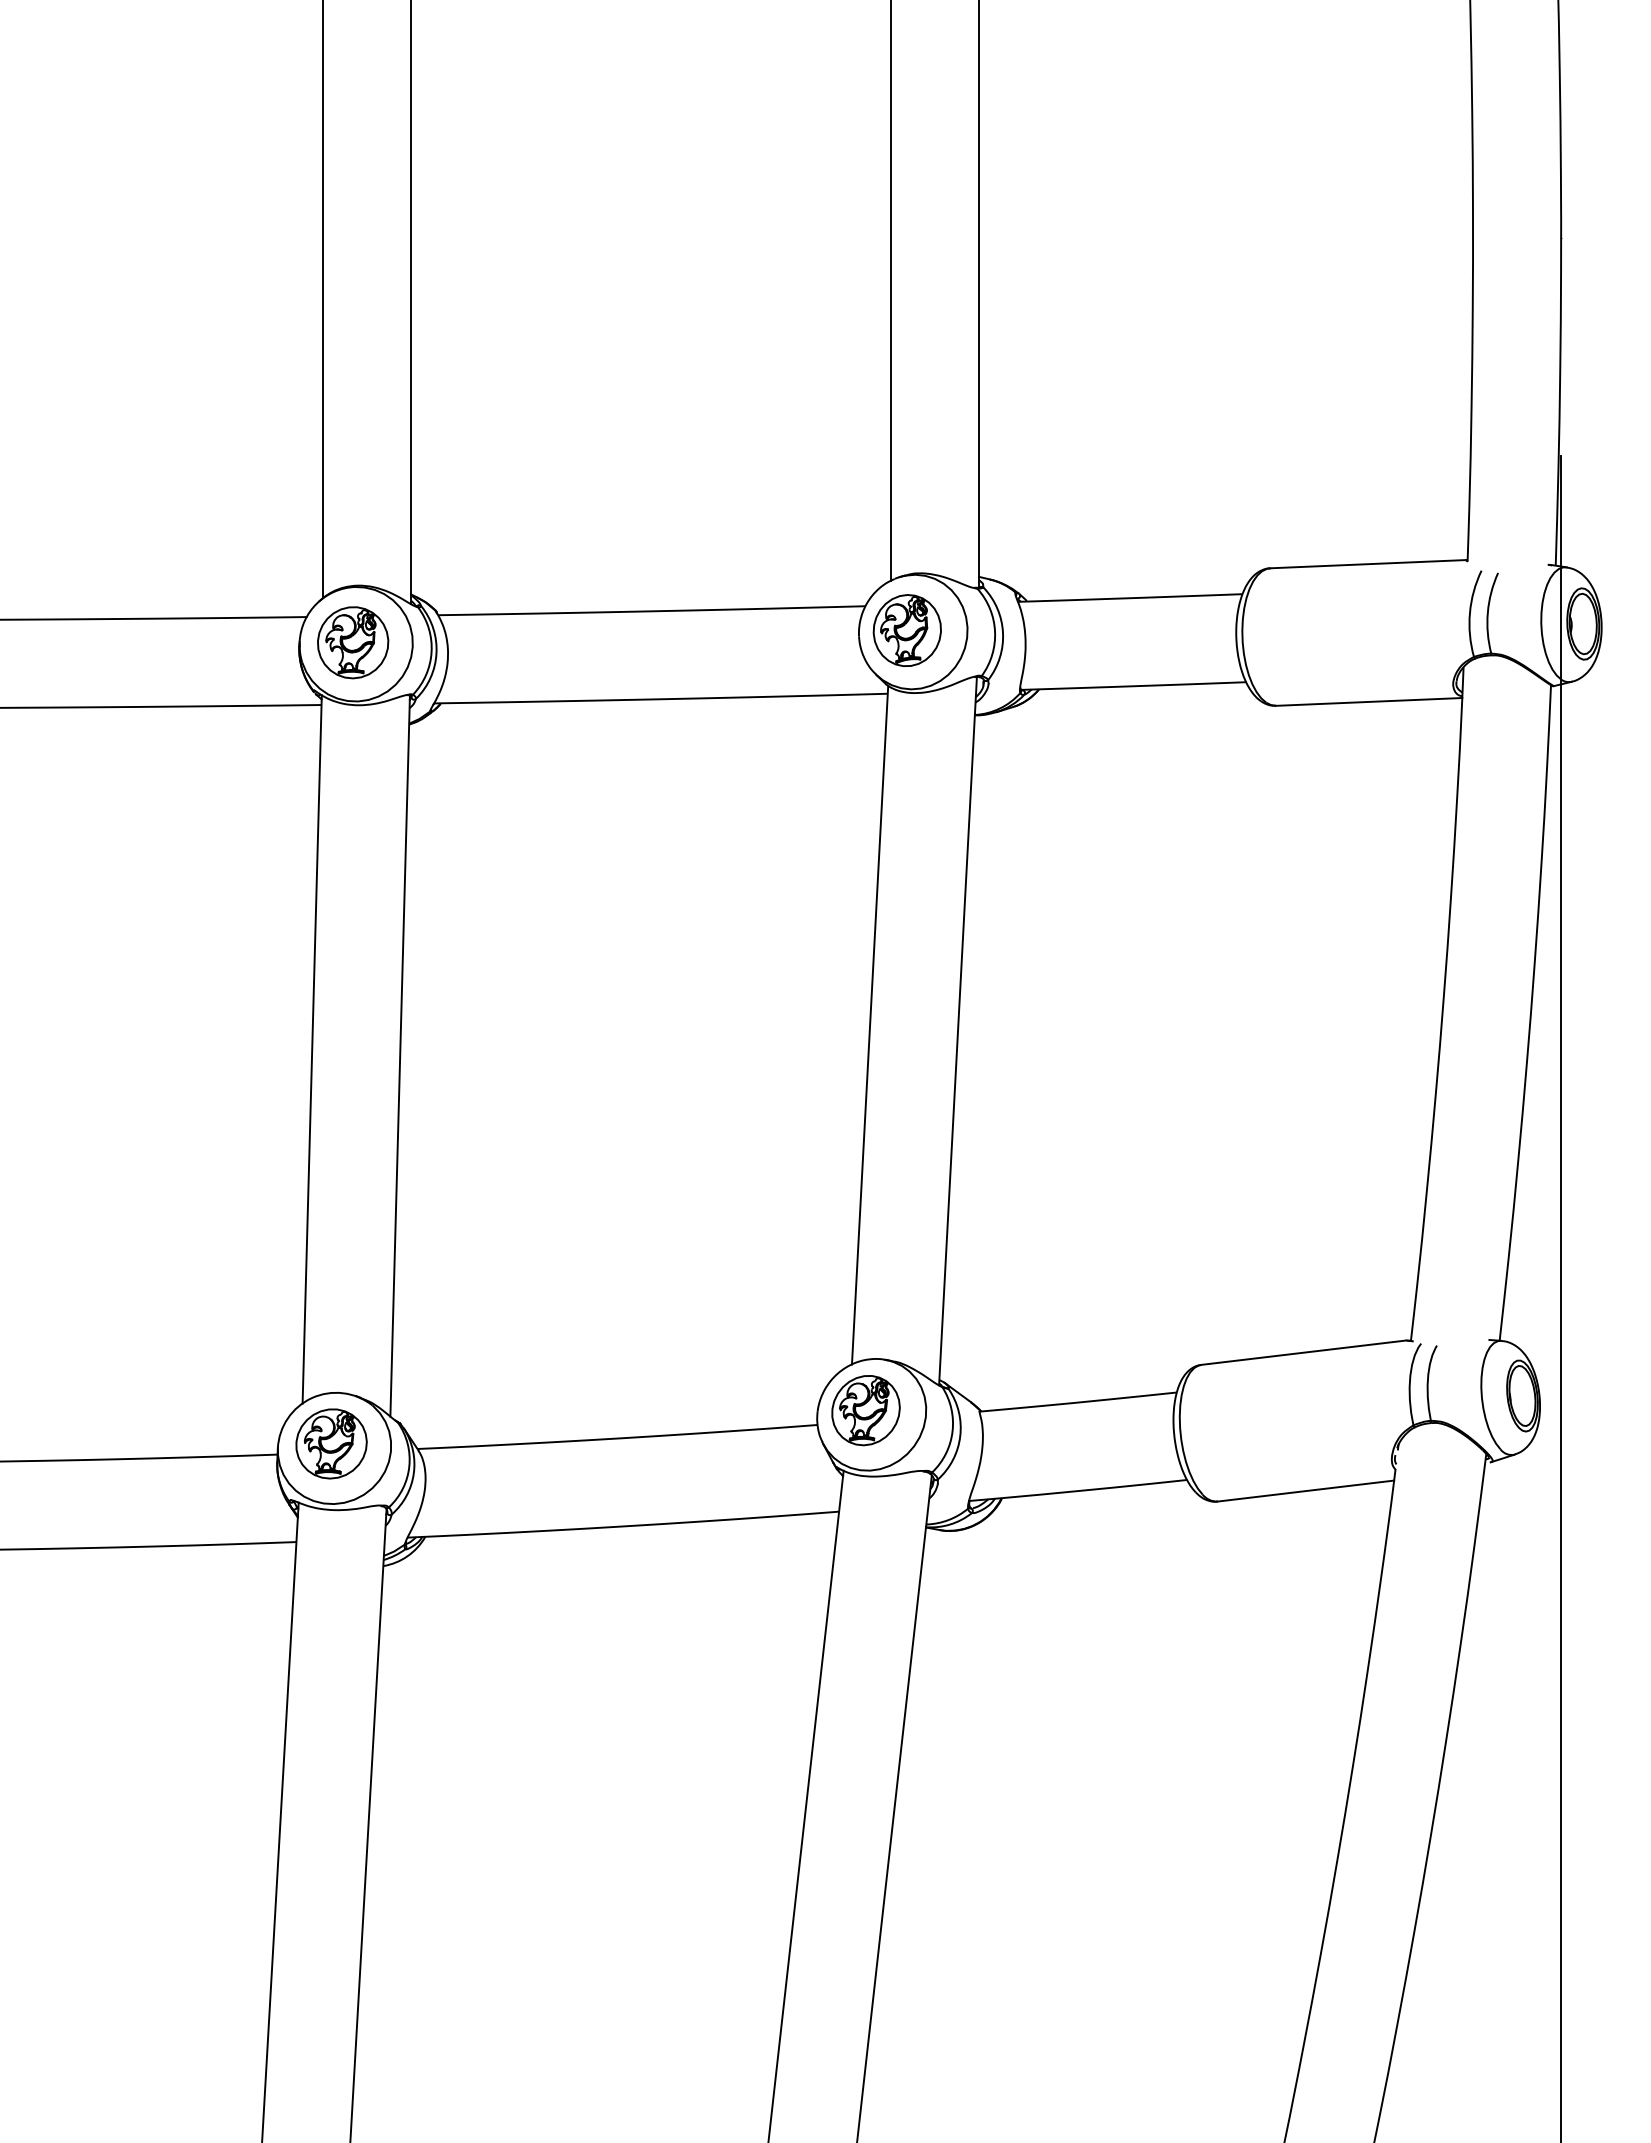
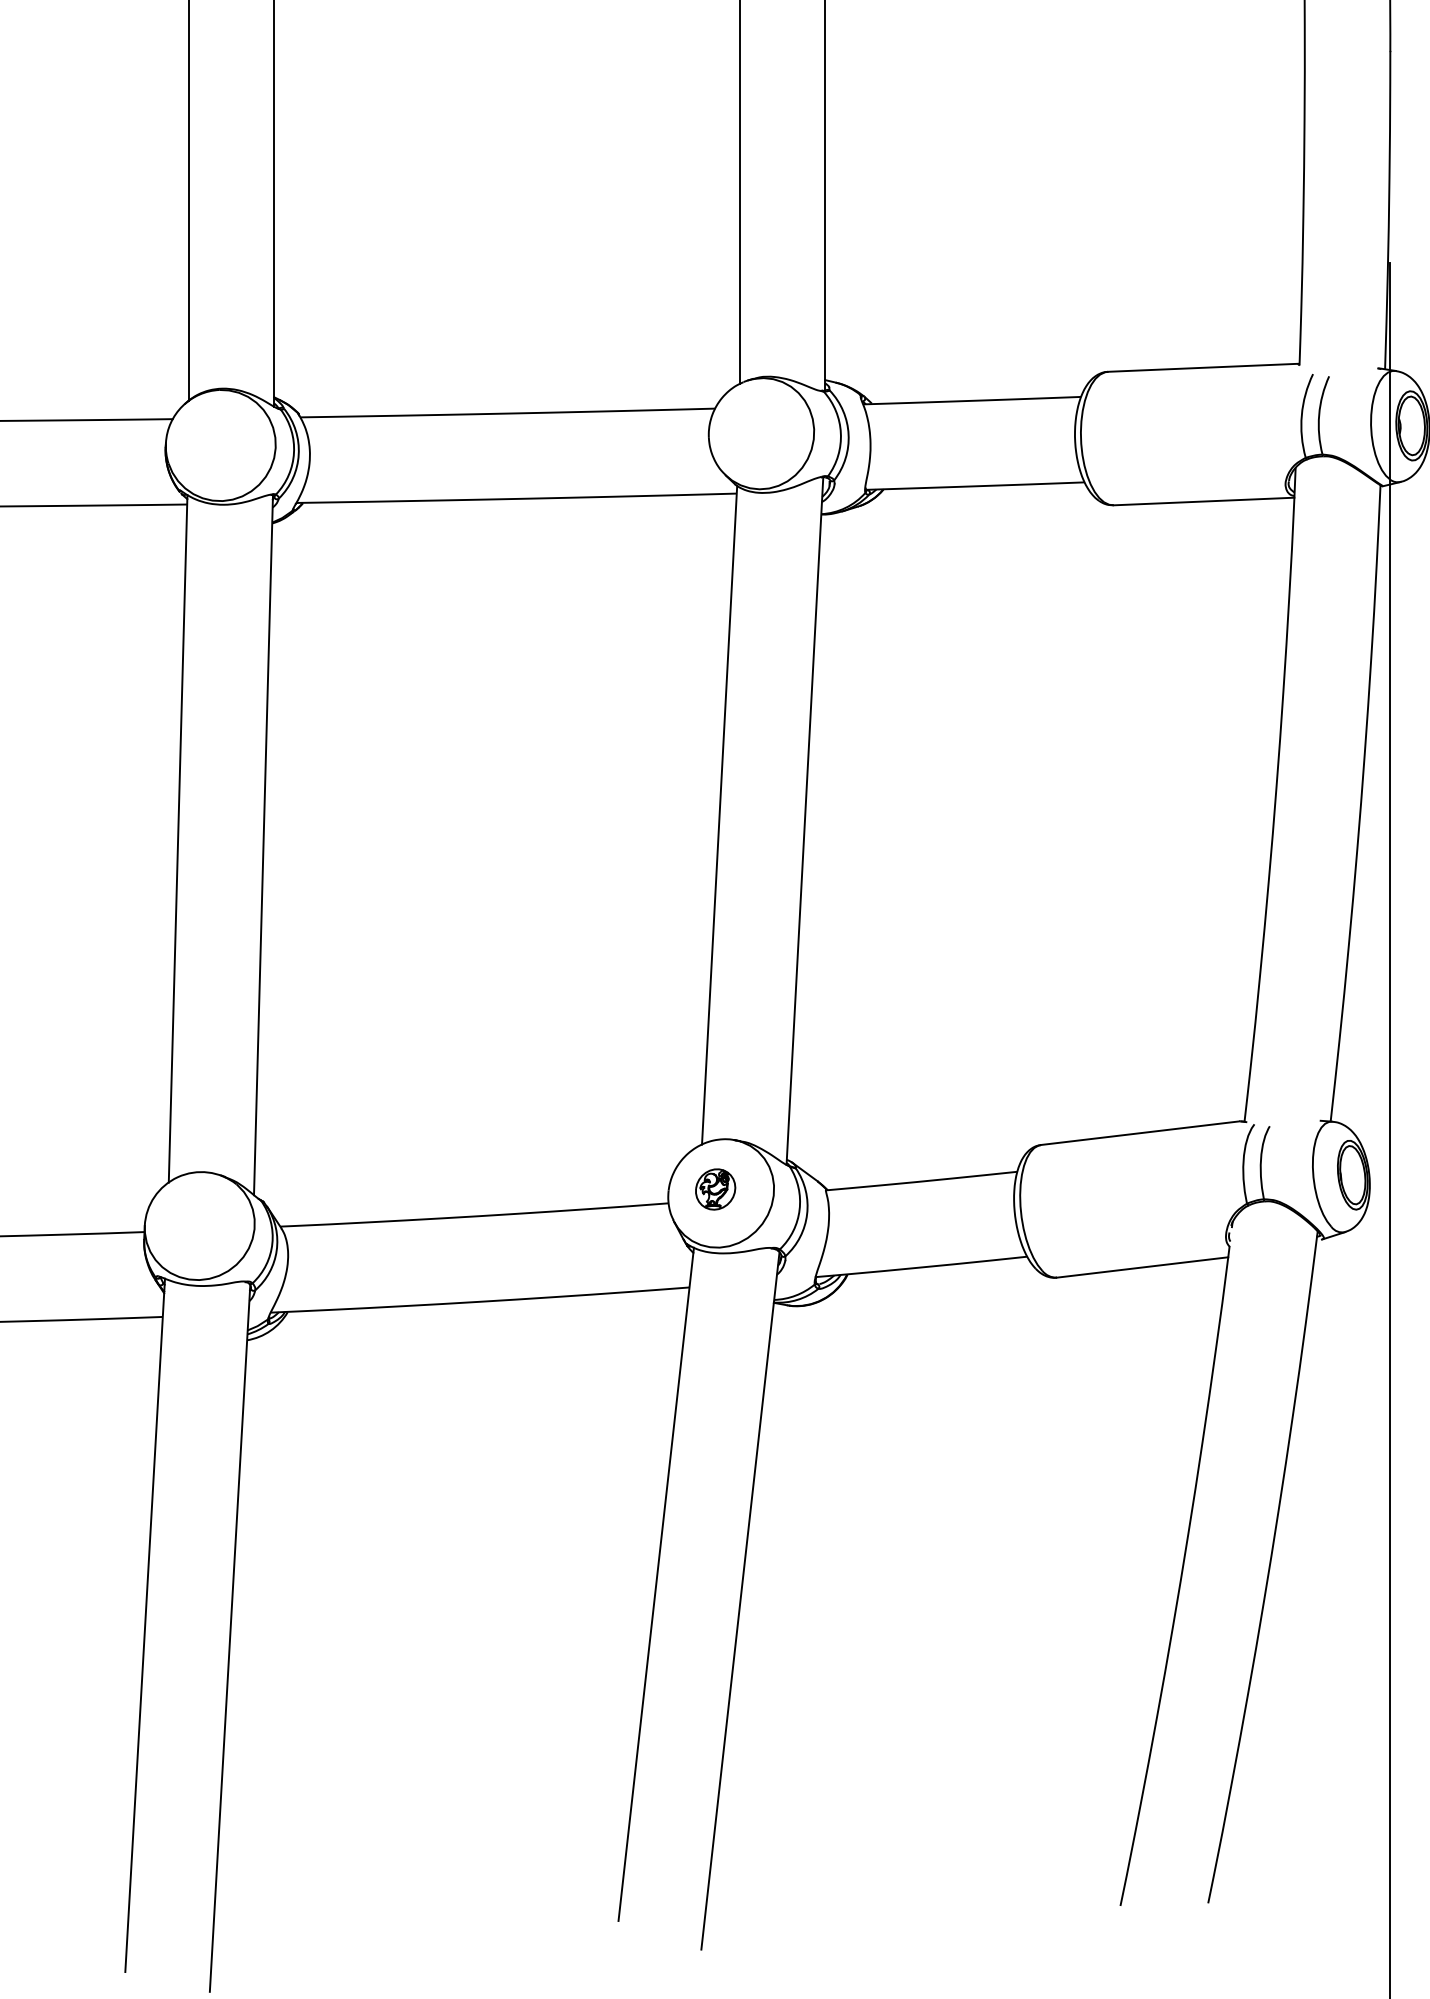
part: (906, 630) -> (754, 432), removed
part: (353, 642) -> (218, 443), removed
part: (865, 1410) -> (715, 1189), size x0.6
part: (331, 1443) -> (196, 1221), removed

